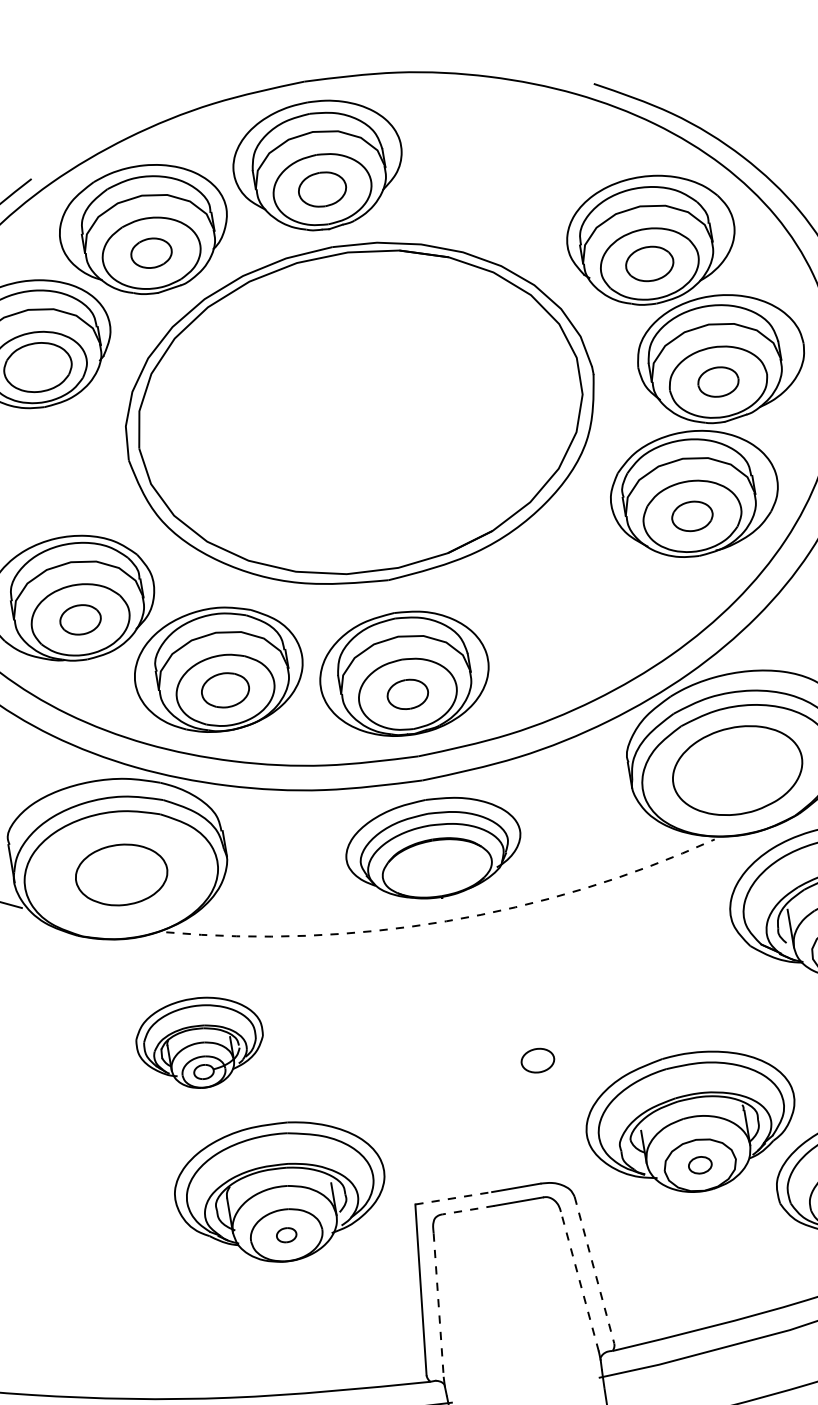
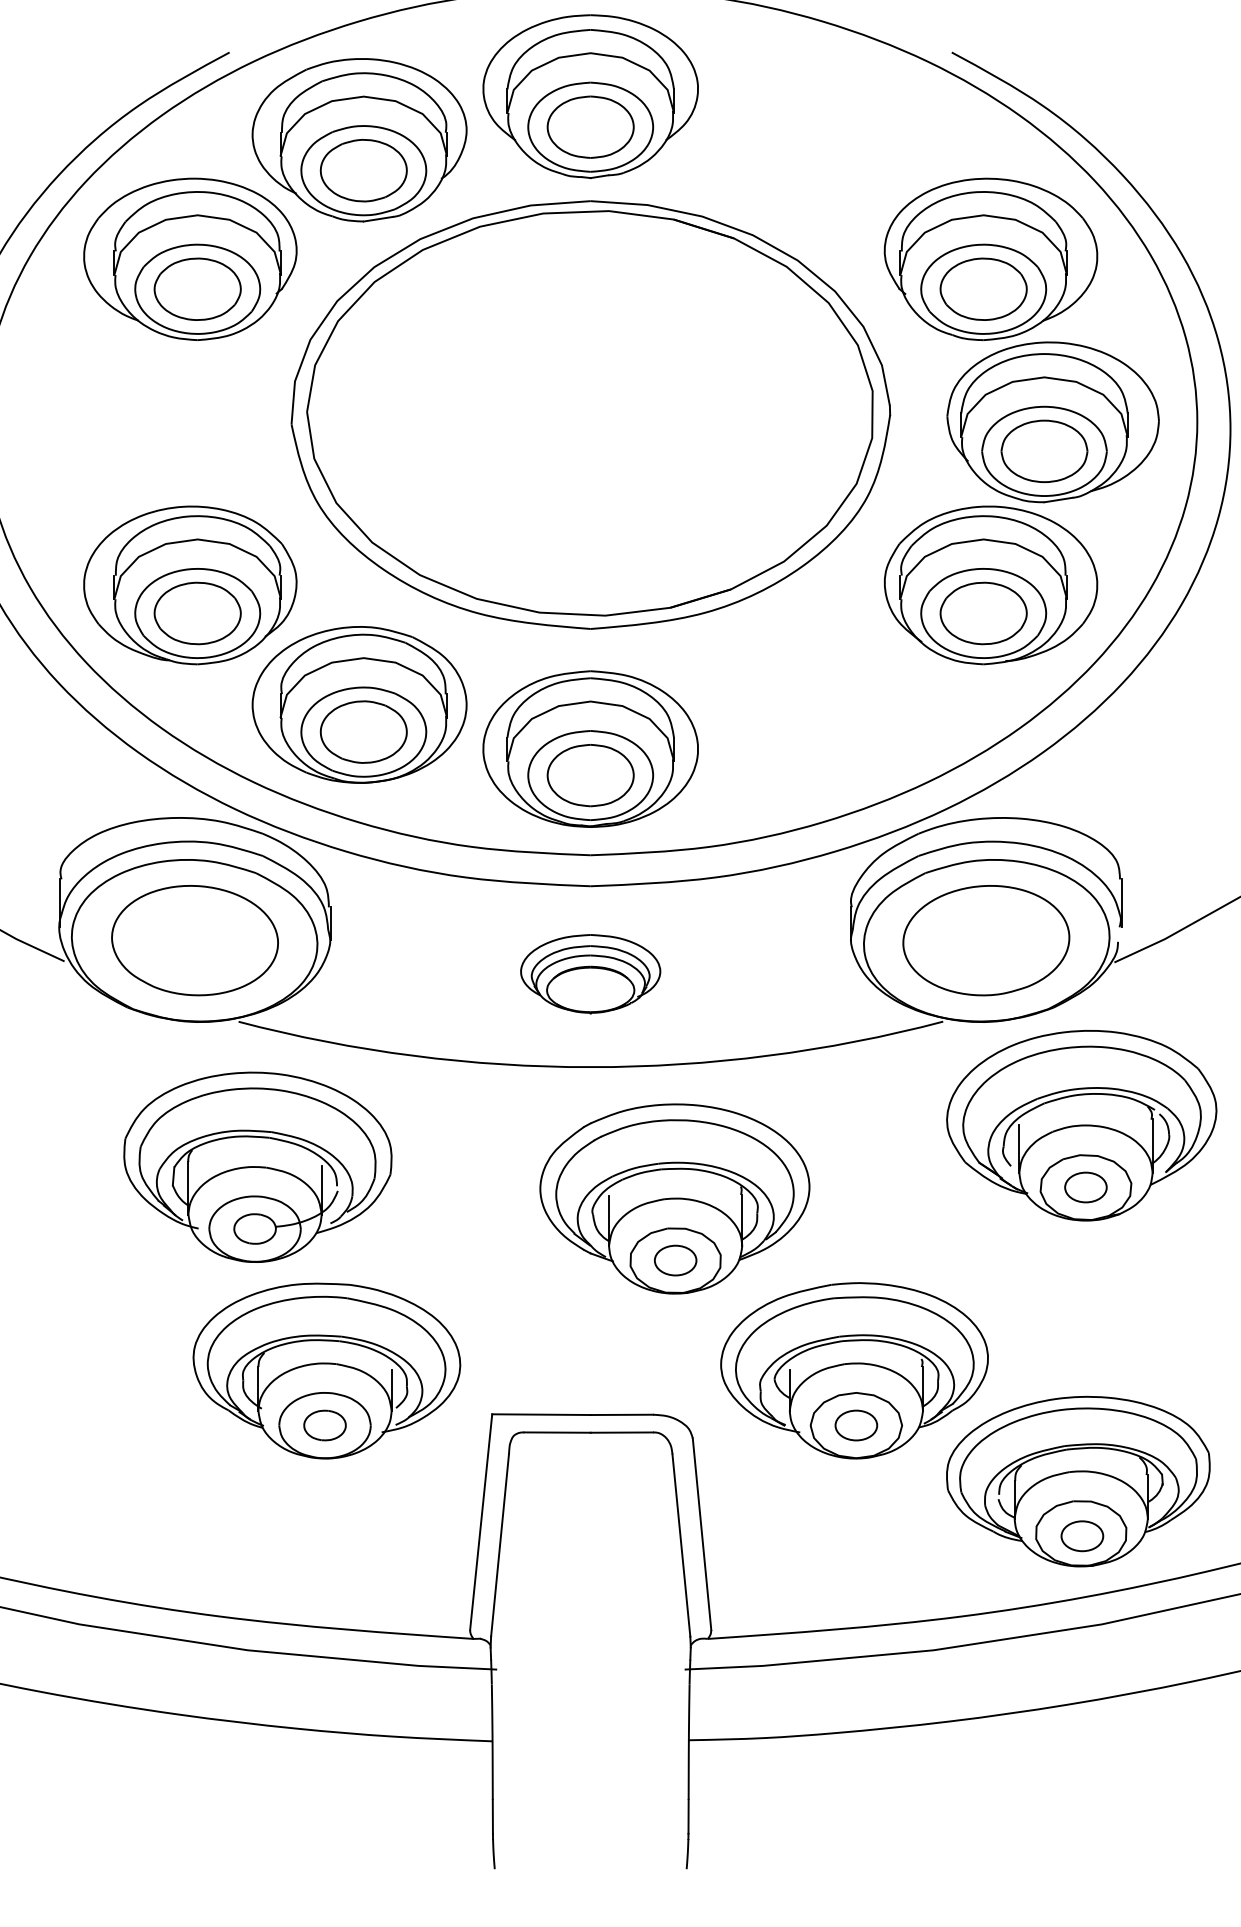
part: (322, 189) -> (590, 126), size x1.43
part: (151, 253) -> (363, 170), size x1.67
part: (649, 263) -> (983, 288), size x1.43
part: (718, 381) -> (1044, 450), size x1.67
part: (692, 516) -> (983, 613), size x1.67
part: (80, 619) -> (197, 613), size x1.67
part: (225, 689) -> (363, 731), size x1.43
part: (407, 694) -> (590, 775), size x1.67
part: (433, 849) -> (590, 974), size x0.62
part: (121, 874) -> (194, 940), size x1.43
arc: (446, 921) -> (590, 1067), dashed -> solid
part: (528, 1012) -> (674, 1198), added
part: (200, 1042) -> (257, 1166), size x1.67
part: (700, 1165) -> (856, 1425), size x1.43
line: (453, 1198) -> (541, 1414), dashed -> solid
line: (468, 1210) -> (557, 1432), dashed -> solid
part: (286, 1235) -> (324, 1425), size x1.67
line: (594, 1270) -> (702, 1534), dashed -> solid
line: (579, 1281) -> (681, 1545), dashed -> solid
line: (439, 1305) -> (500, 1545), dashed -> solid

